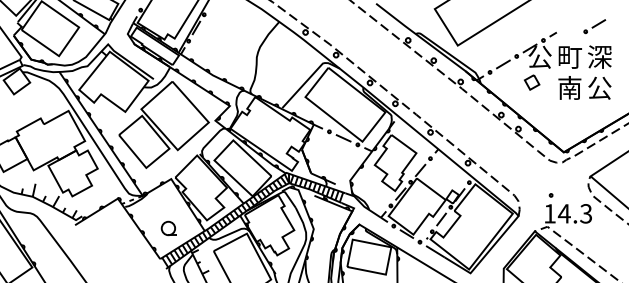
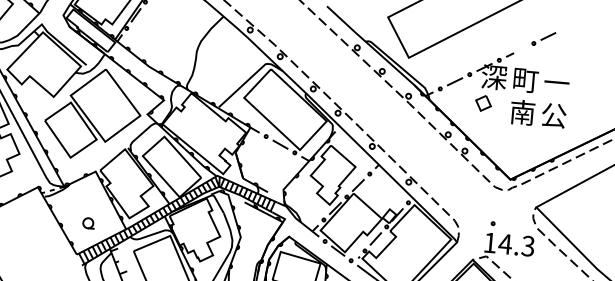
part: (594, 26) -> (543, 38), moved
text: (539, 56) -> (493, 76), 公 -> 深
text: (599, 56) -> (556, 82), 深 -> 一
part: (168, 228) -> (88, 223), size x0.71

